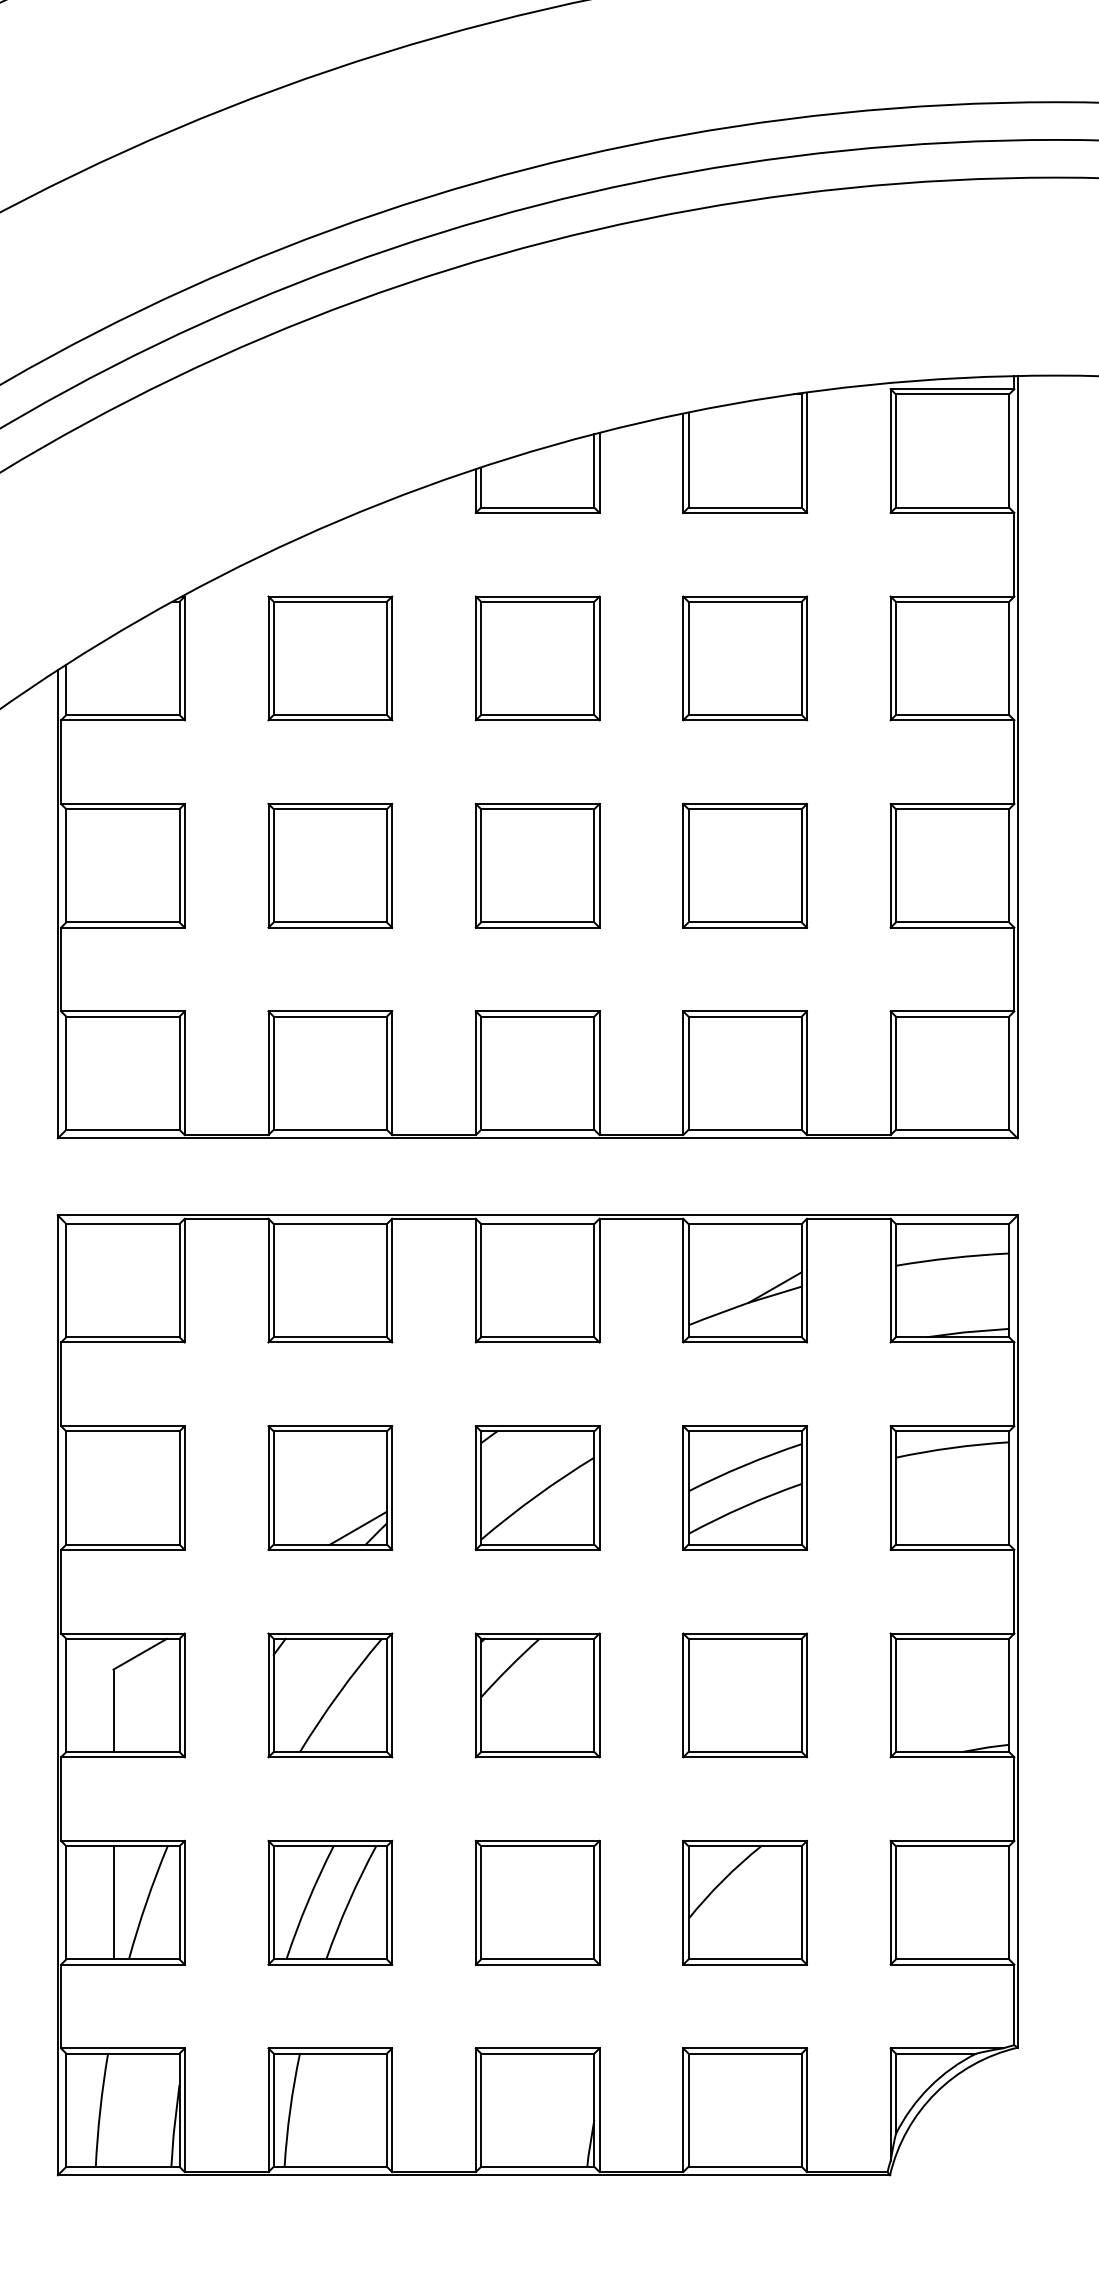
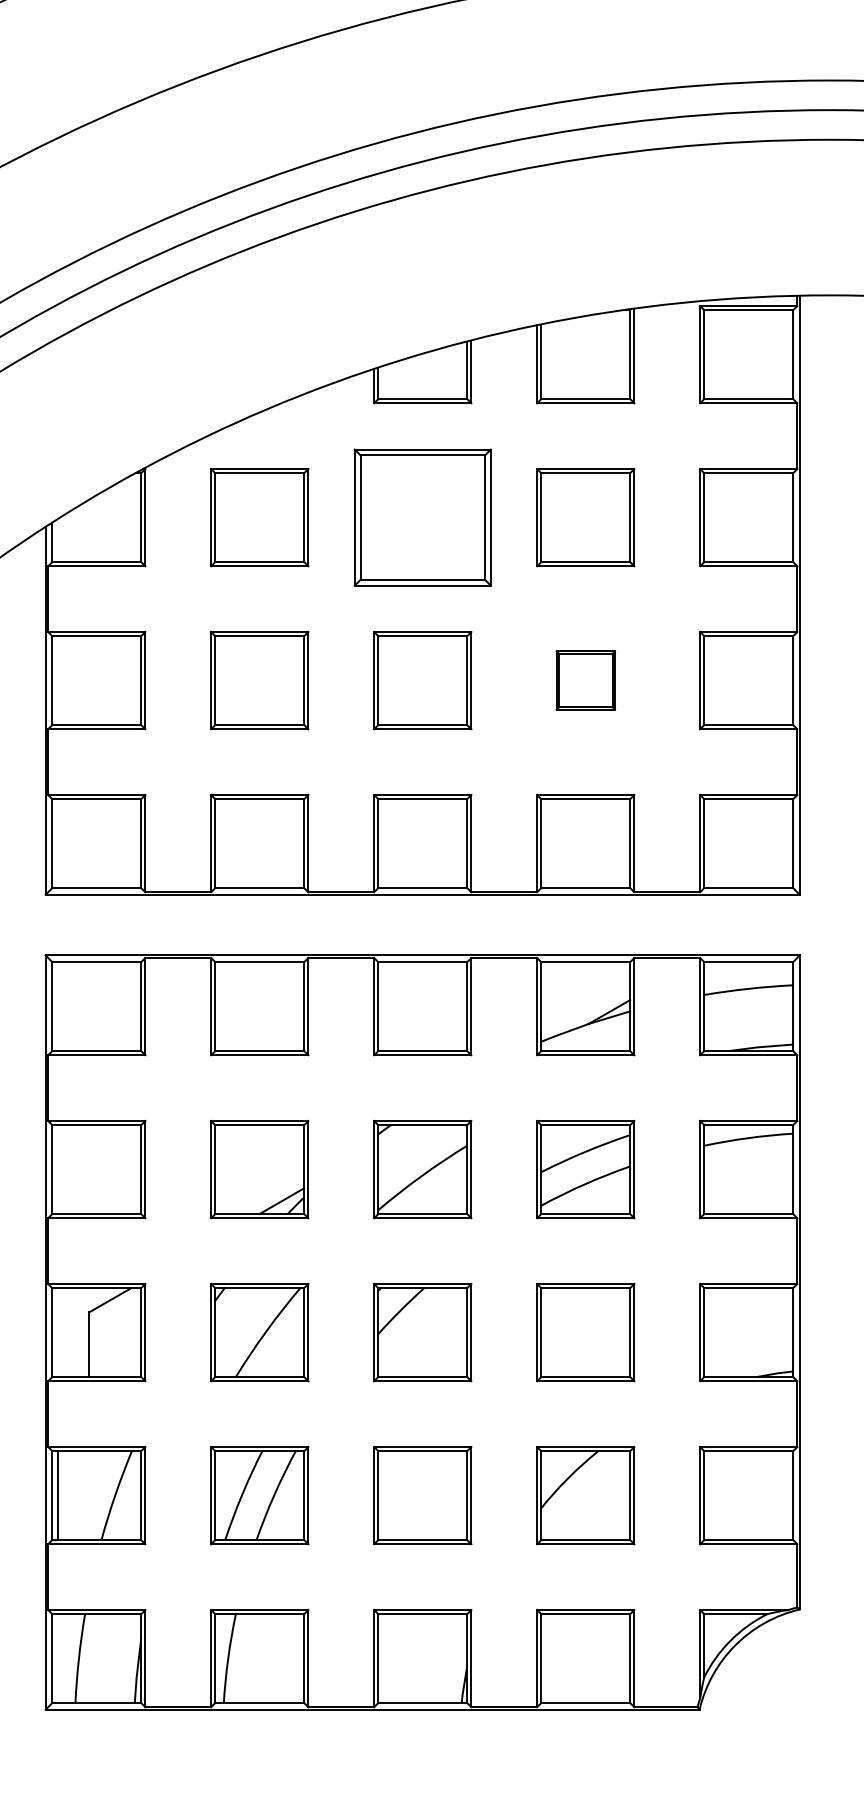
part: (537, 658) -> (422, 517), size x1.4
part: (745, 865) -> (586, 680), size x0.6
line: (113, 1902) -> (57, 1495), moved

